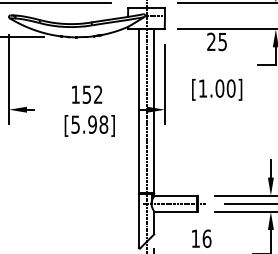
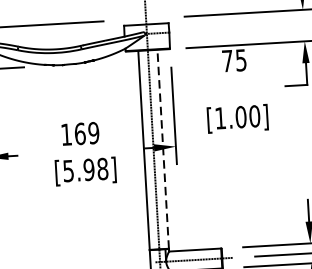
text: (211, 41) -> (227, 60), 25 -> 75
text: (92, 94) -> (86, 133), 152 -> 169
line: (154, 111) -> (163, 149), solid -> dashed

